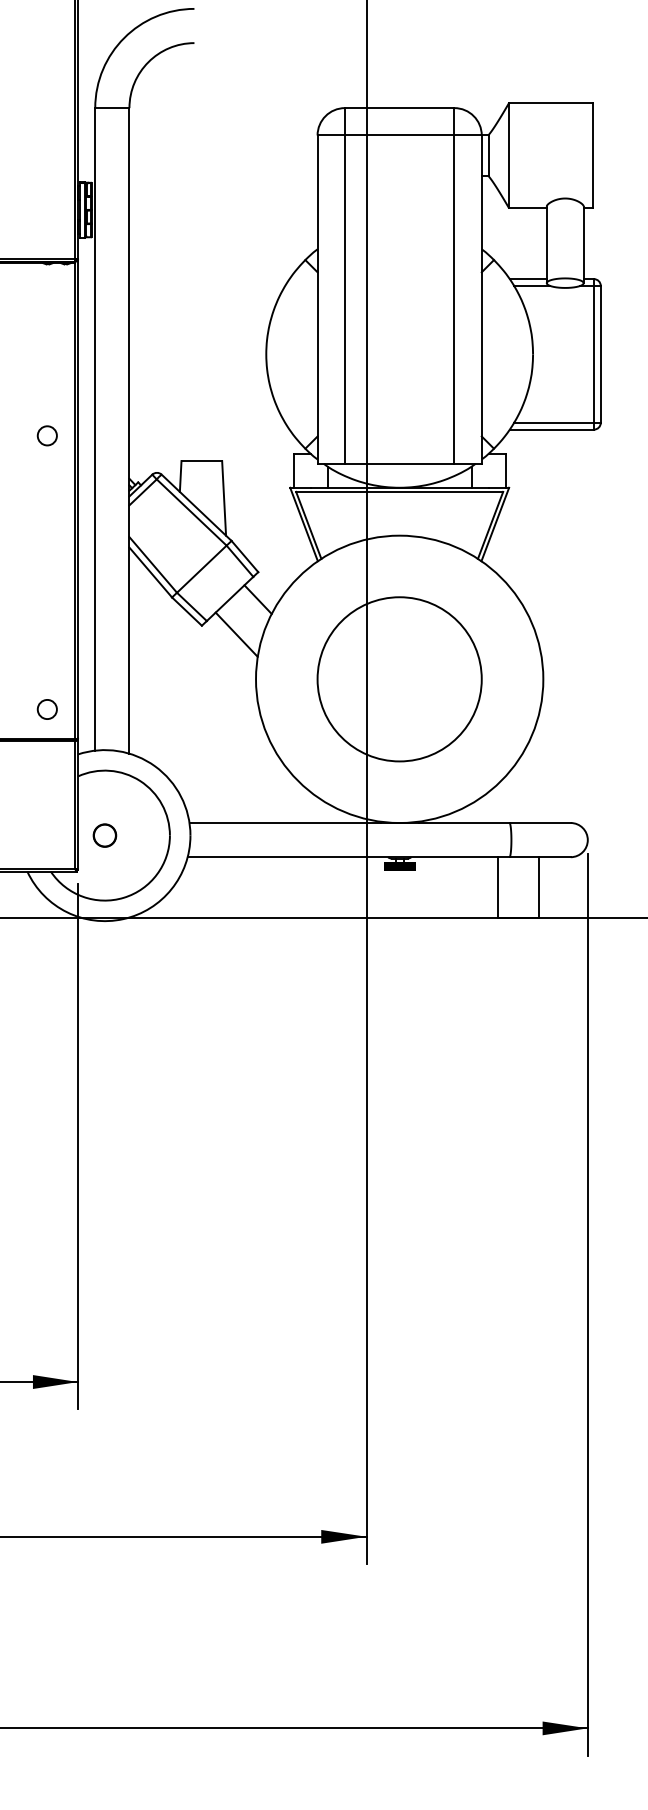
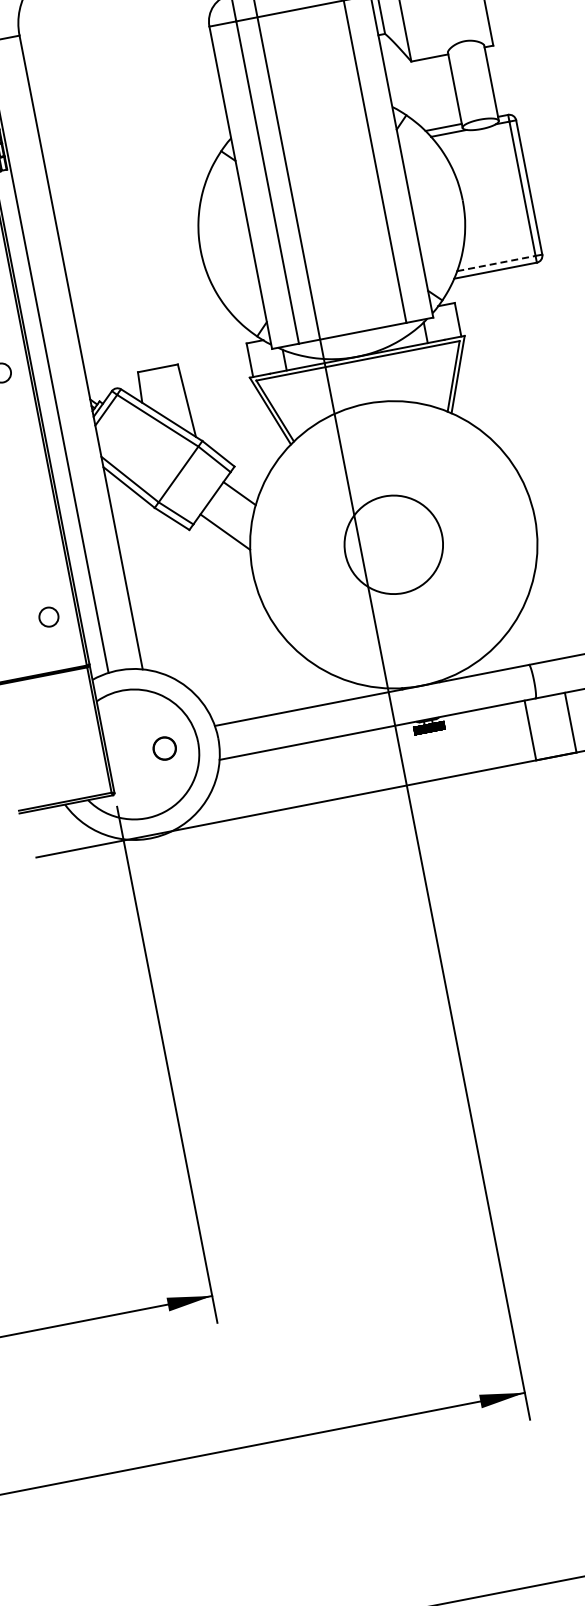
line: (554, 422) -> (496, 263), solid -> dashed
circle: (399, 679) -> (393, 545), size x0.6
circle: (46, 709) -> (48, 617), moved
part: (104, 835) -> (164, 748), moved

